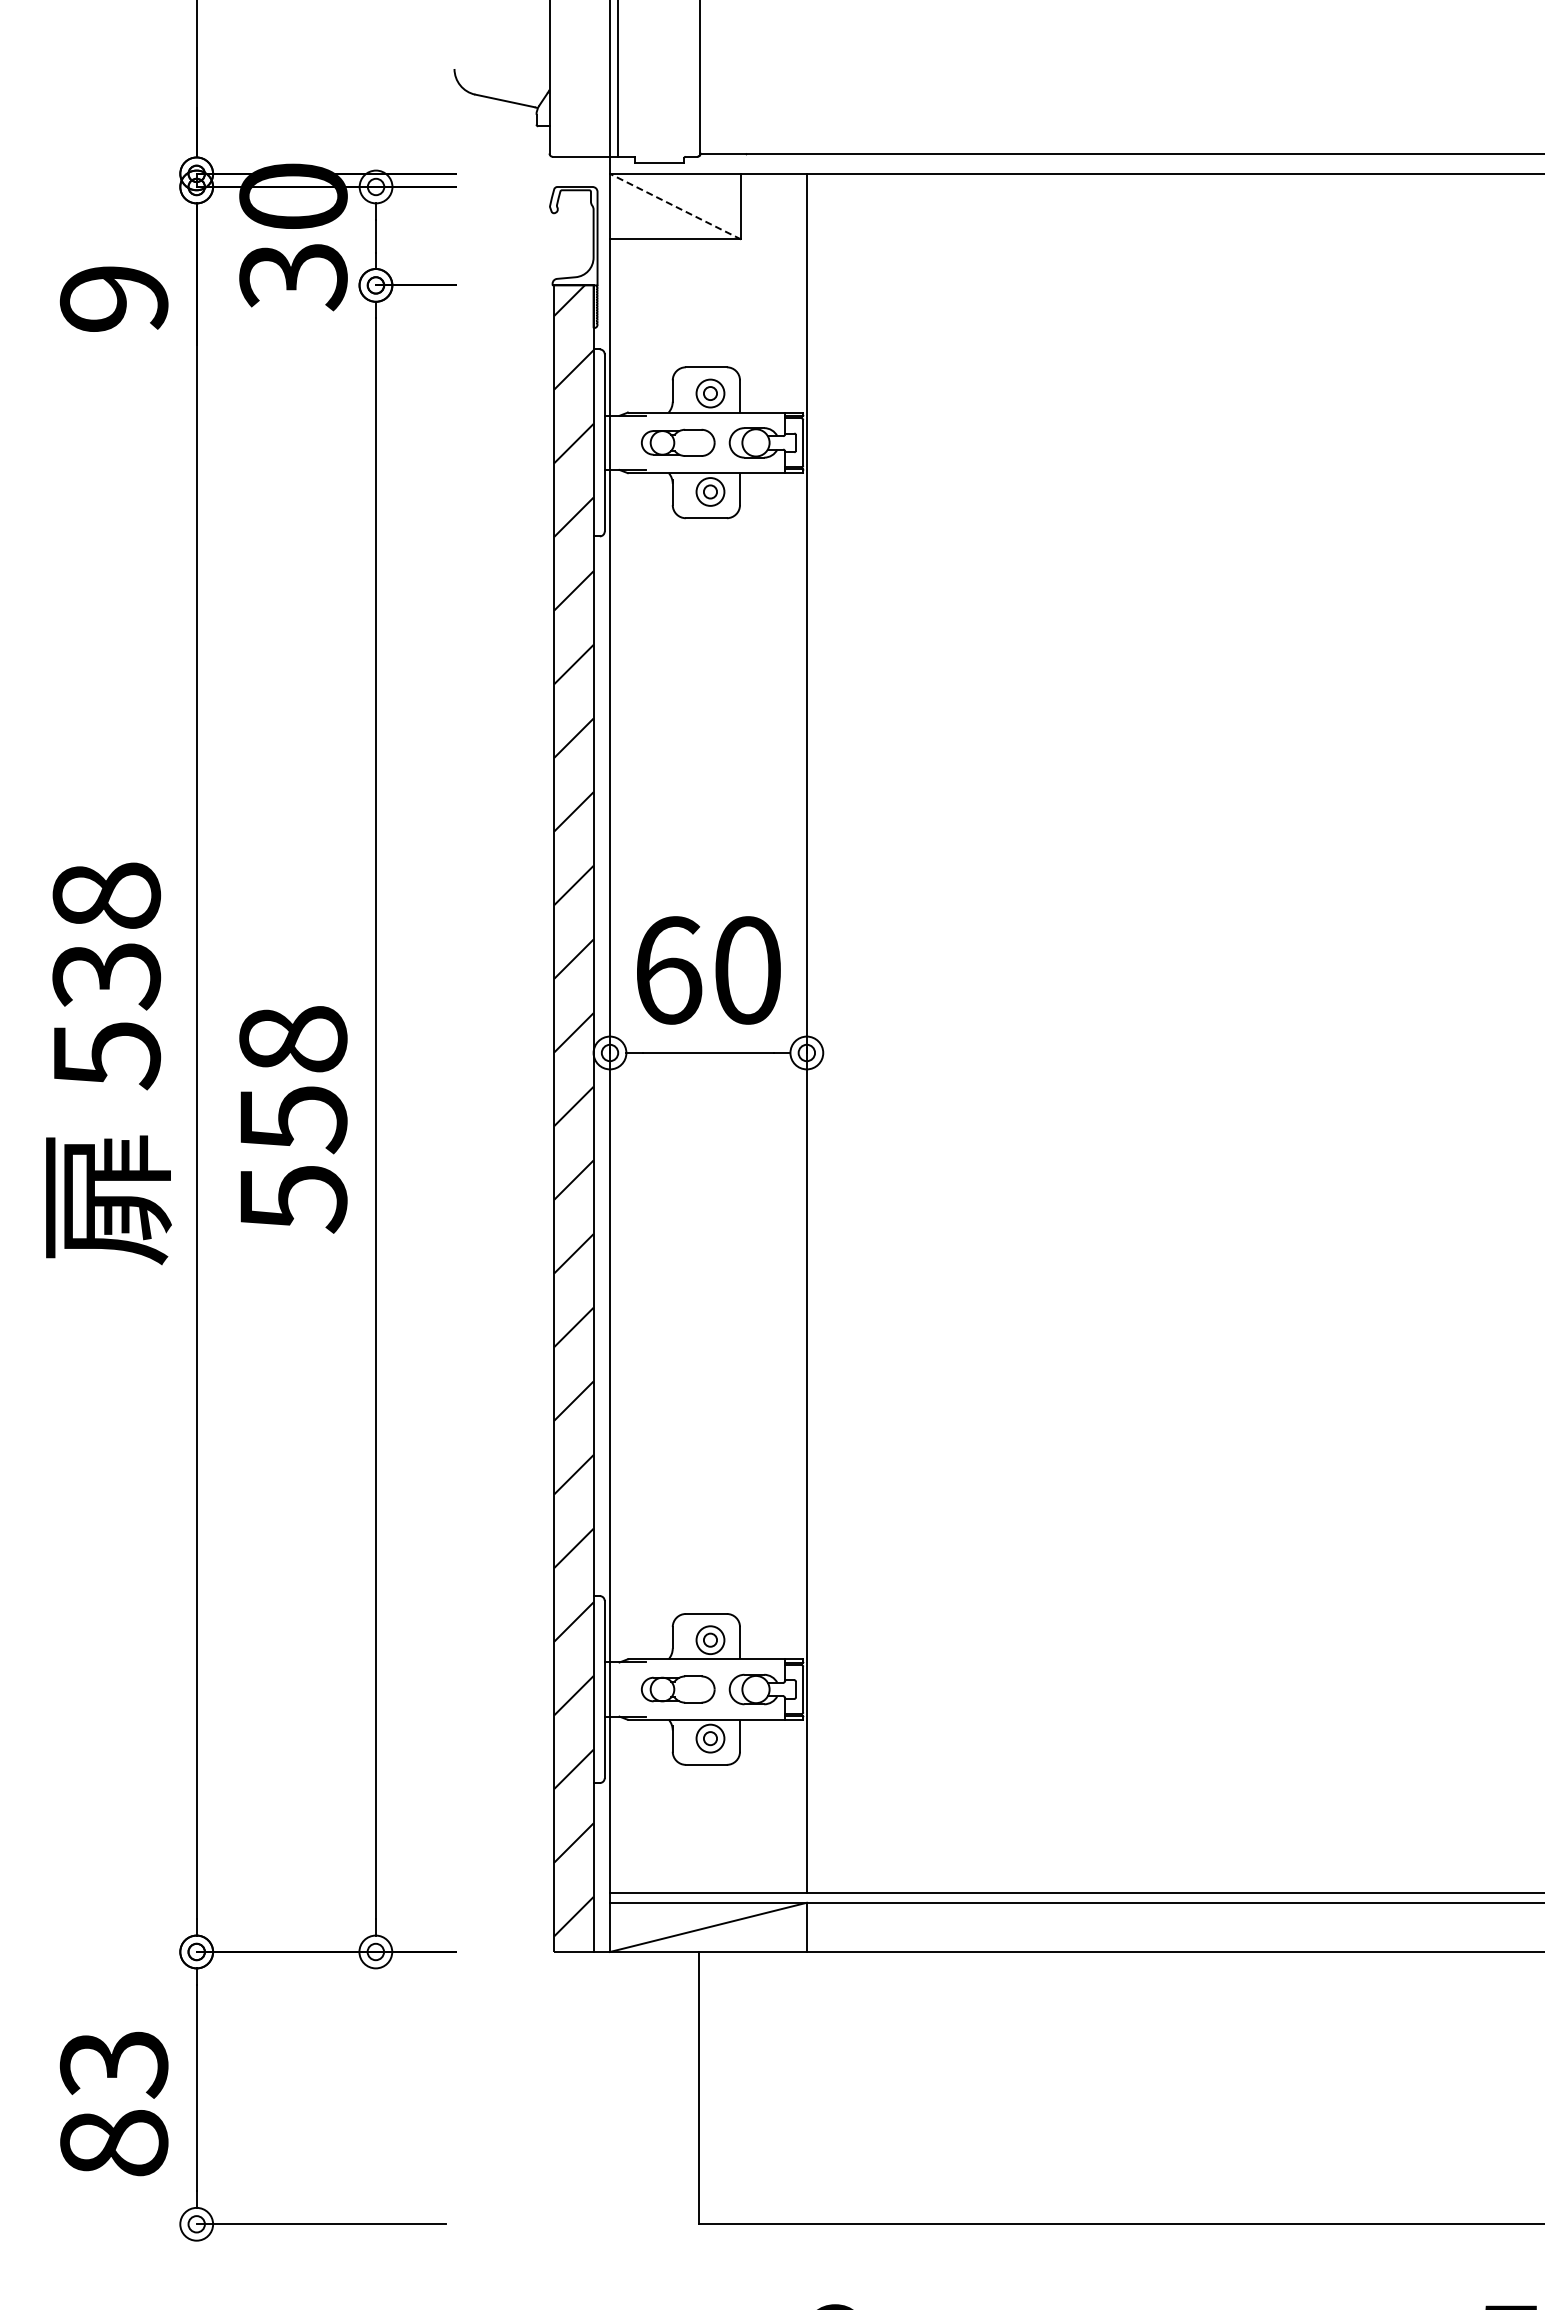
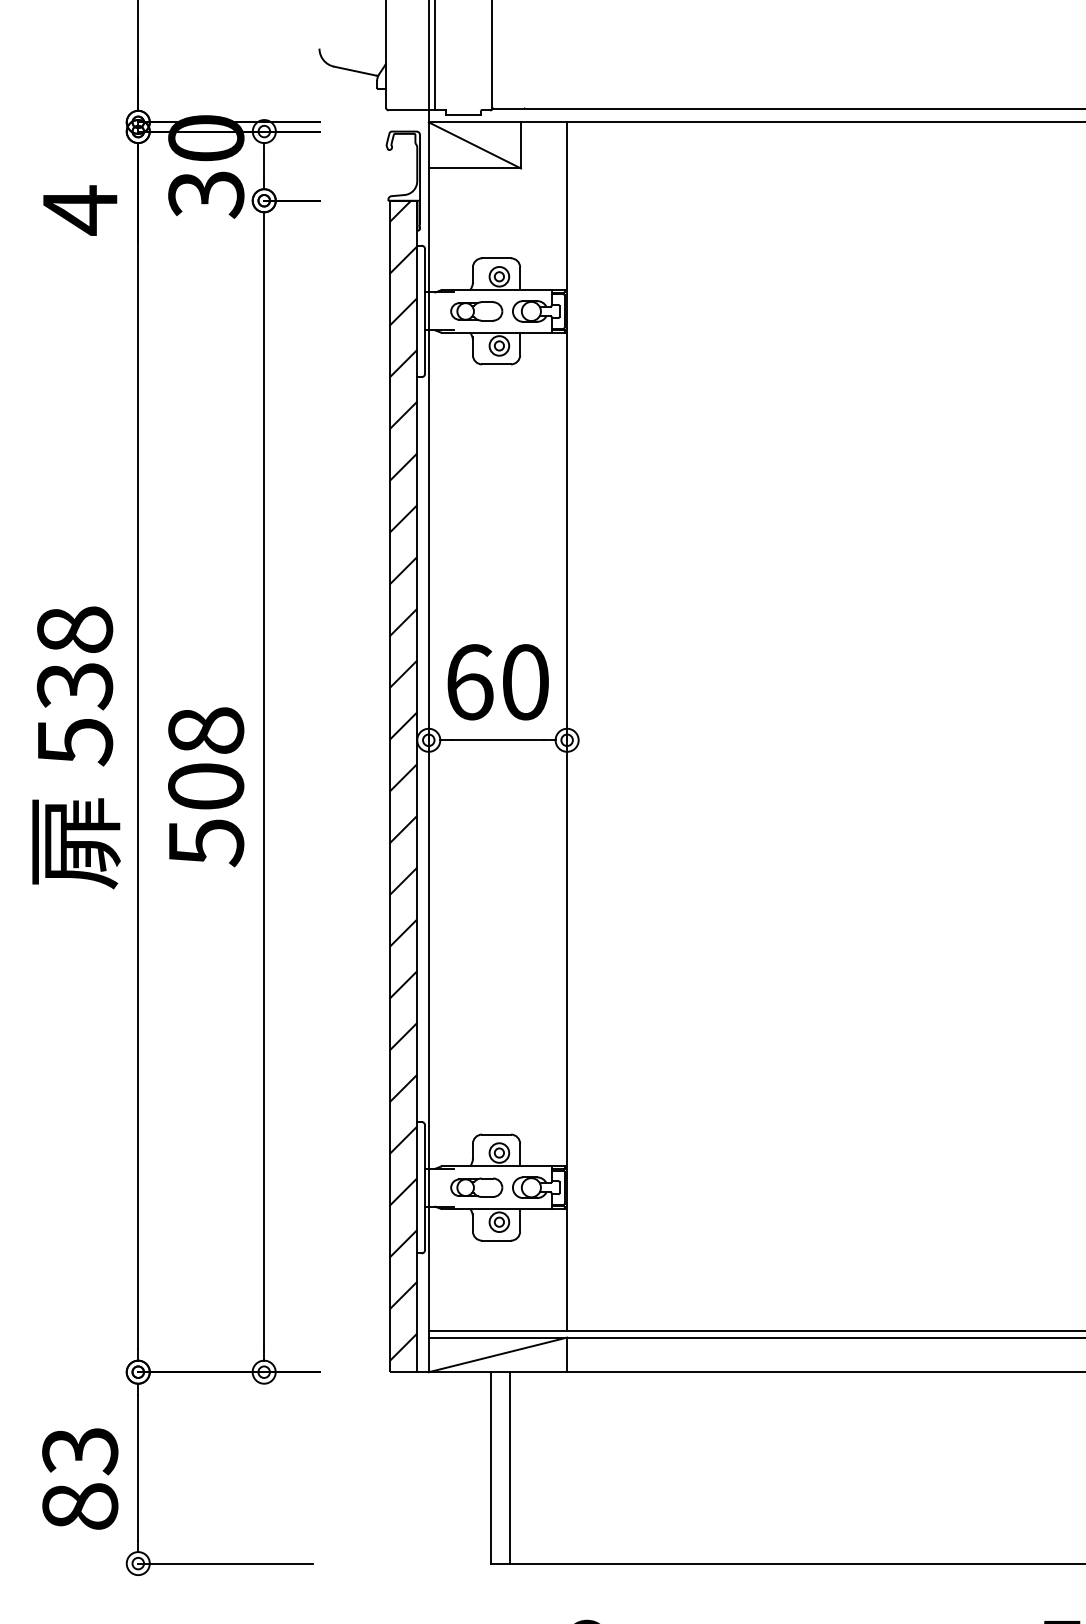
line: (675, 206) -> (474, 145), dashed -> solid
text: (113, 299) -> (79, 210), 9 -> 4
text: (293, 1120) -> (206, 787), 558 -> 508
line: (724, 2088) -> (509, 1468), added

